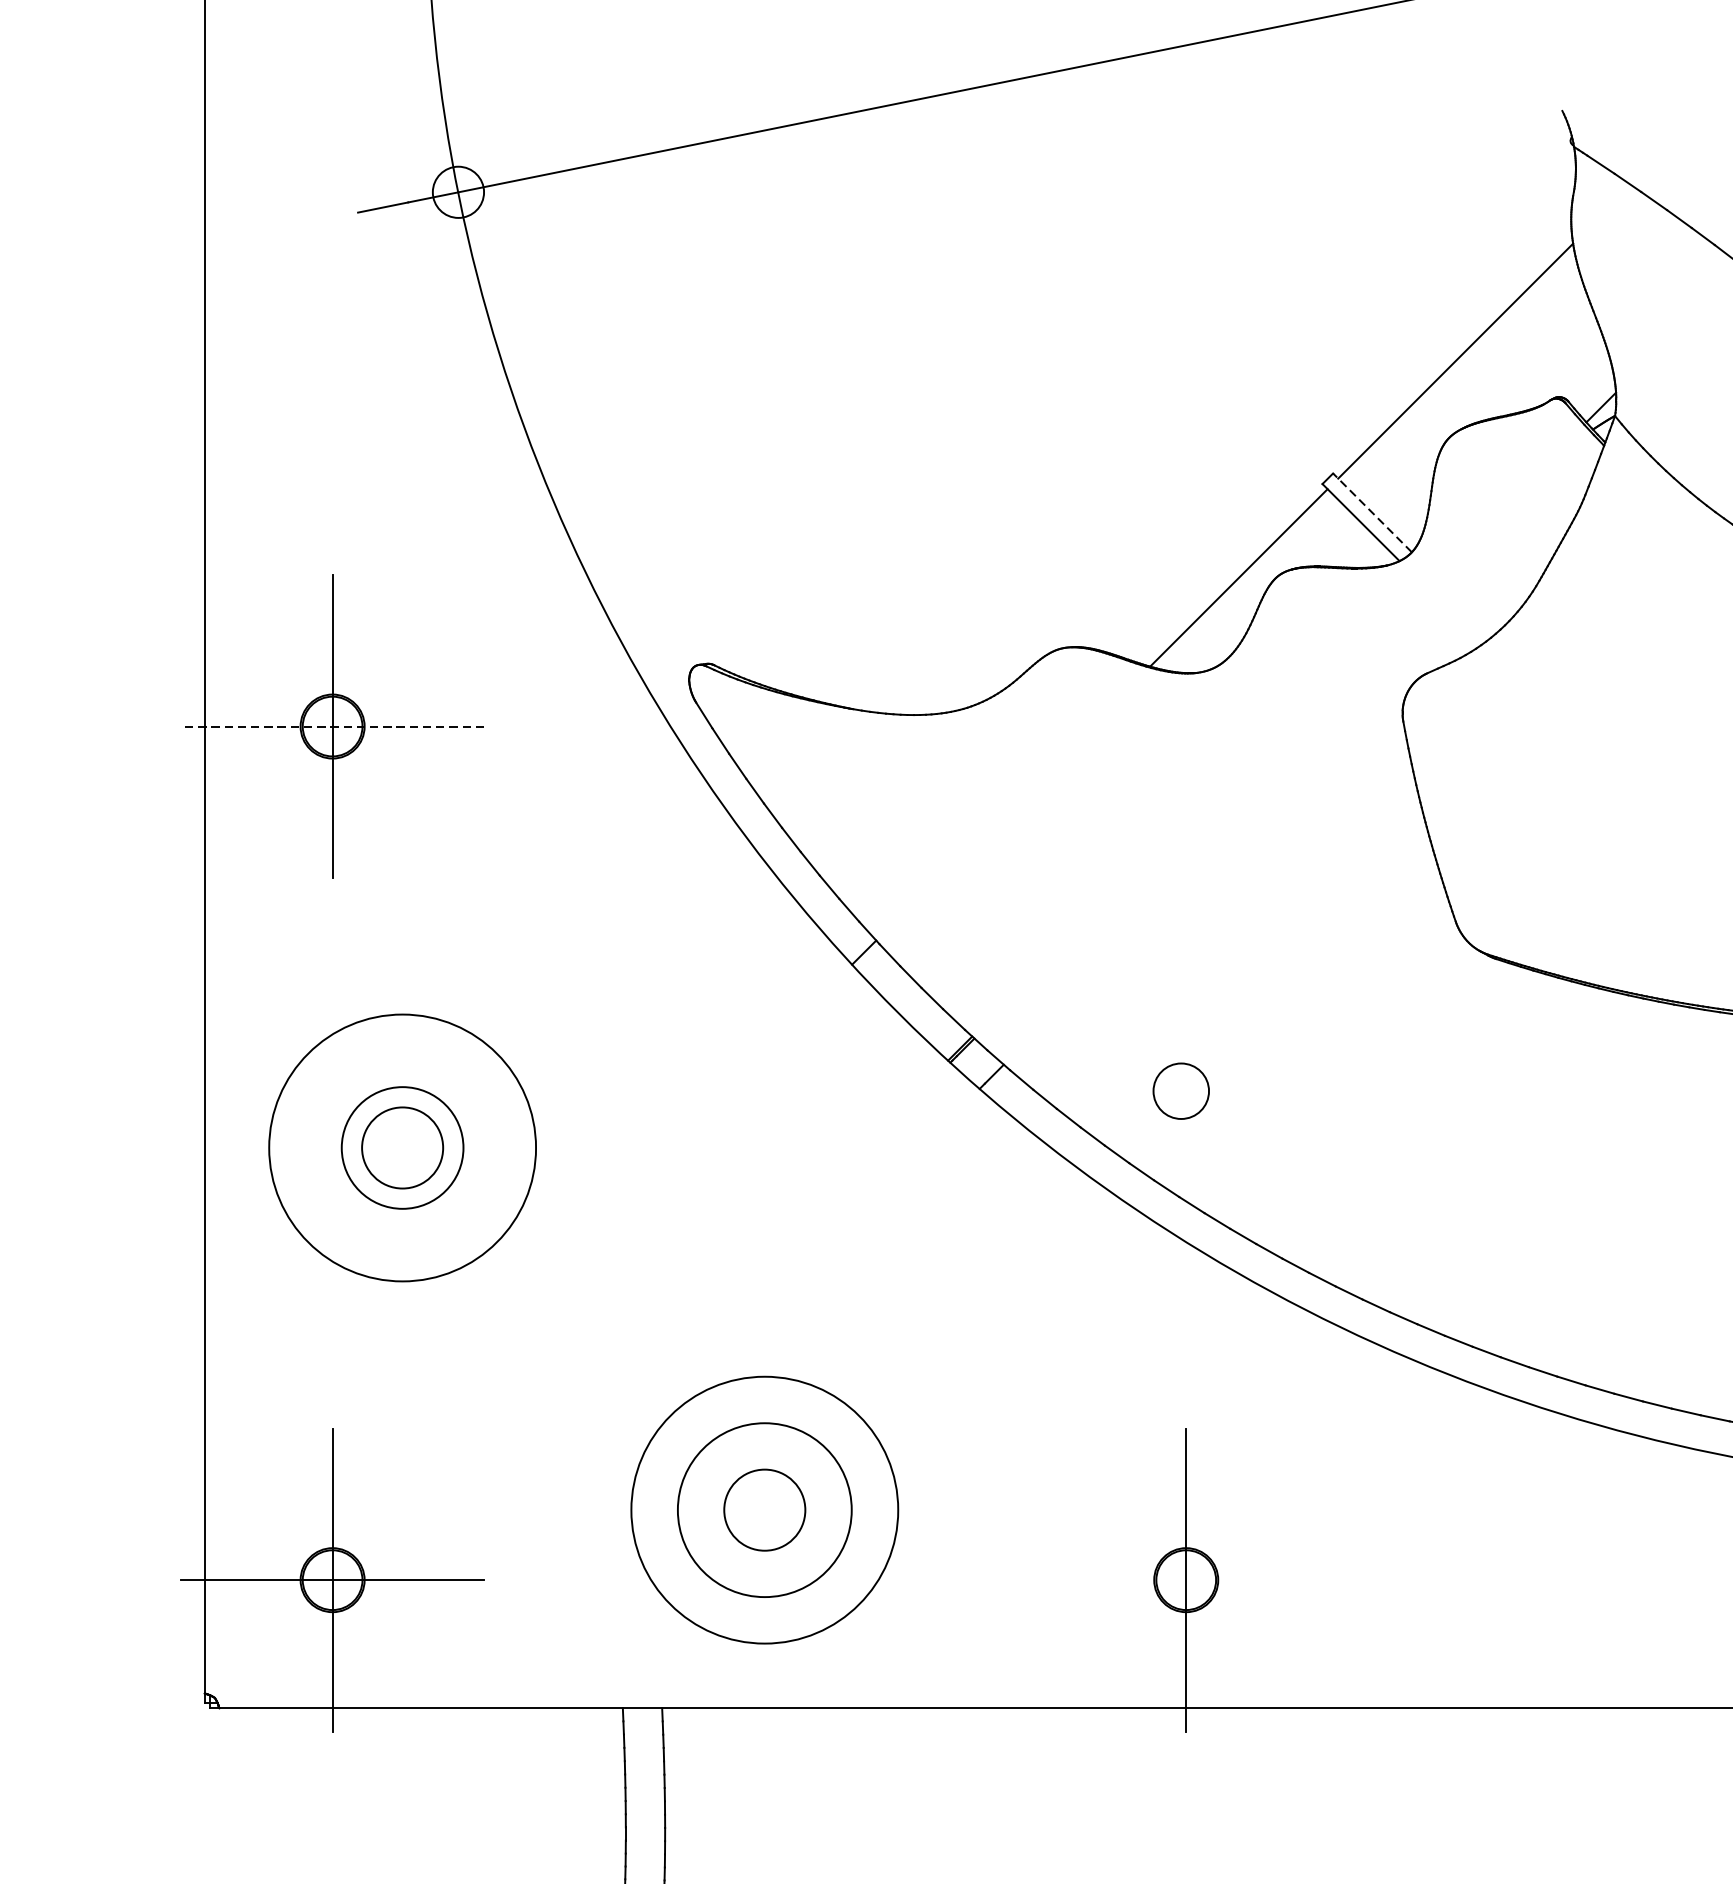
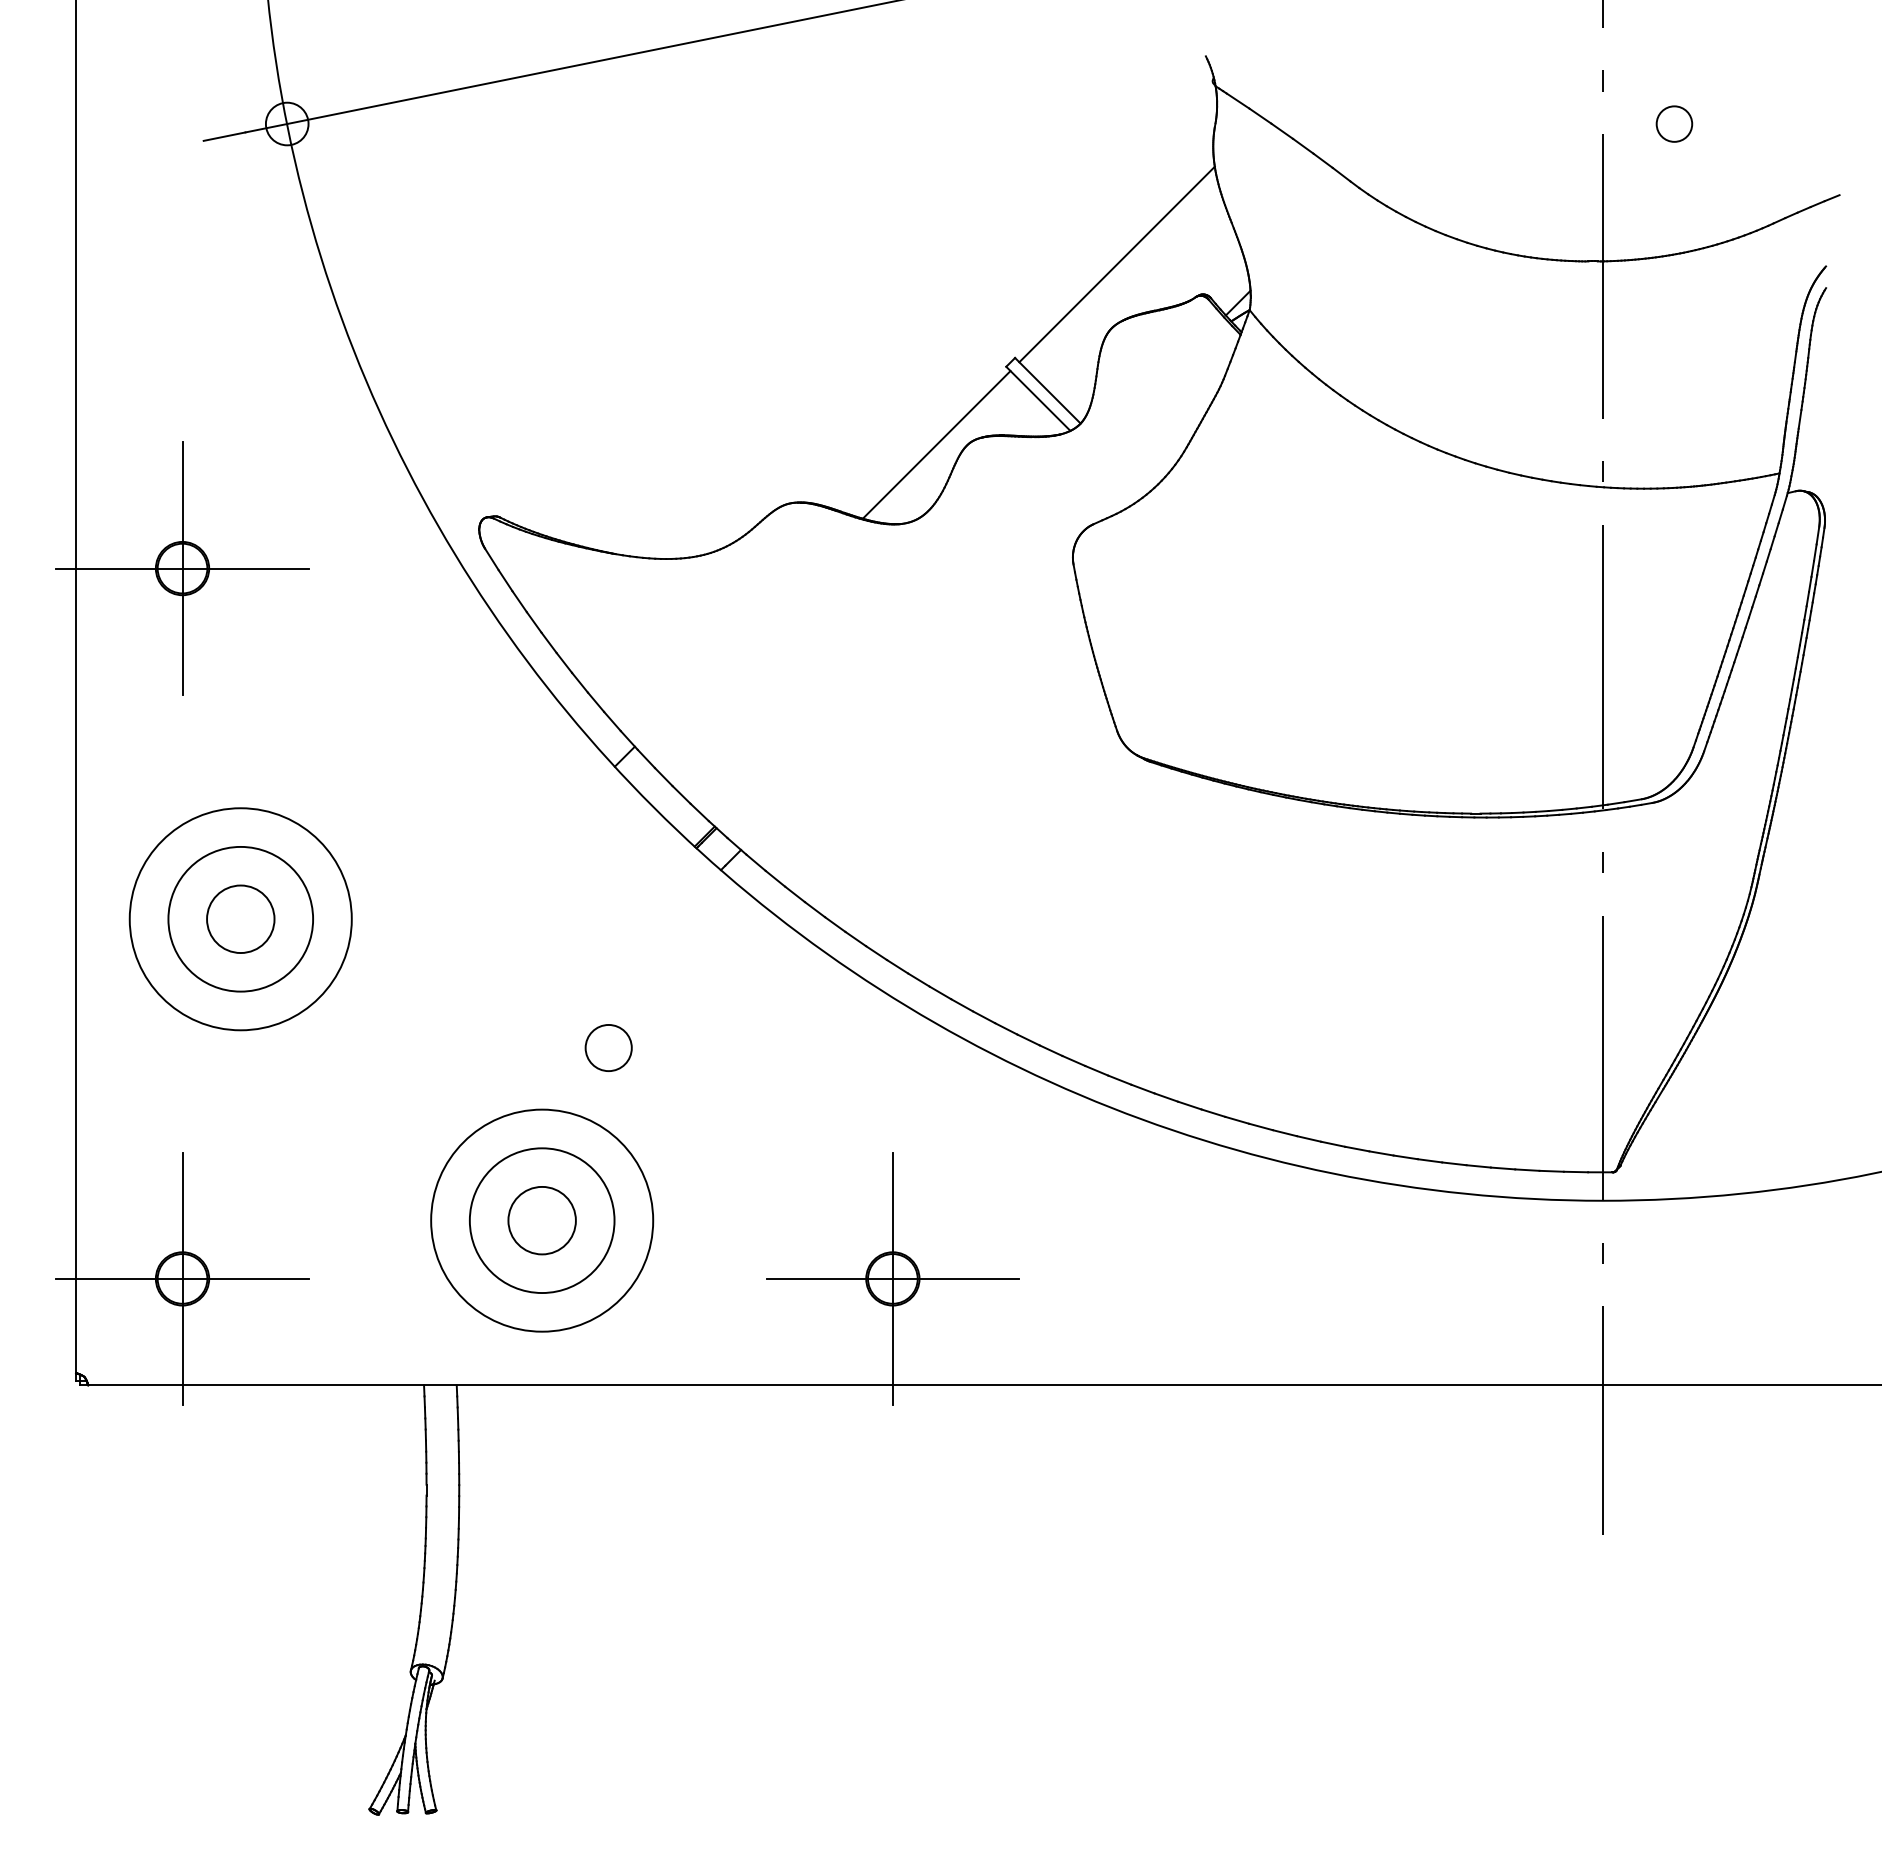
line: (1372, 512) -> (1047, 390), dashed -> solid
line: (332, 726) -> (182, 568), dashed -> solid
circle: (1180, 1090) -> (608, 1047), moved
circle: (402, 1147) -> (240, 918), size x1.43
line: (1185, 1579) -> (892, 1278), added

